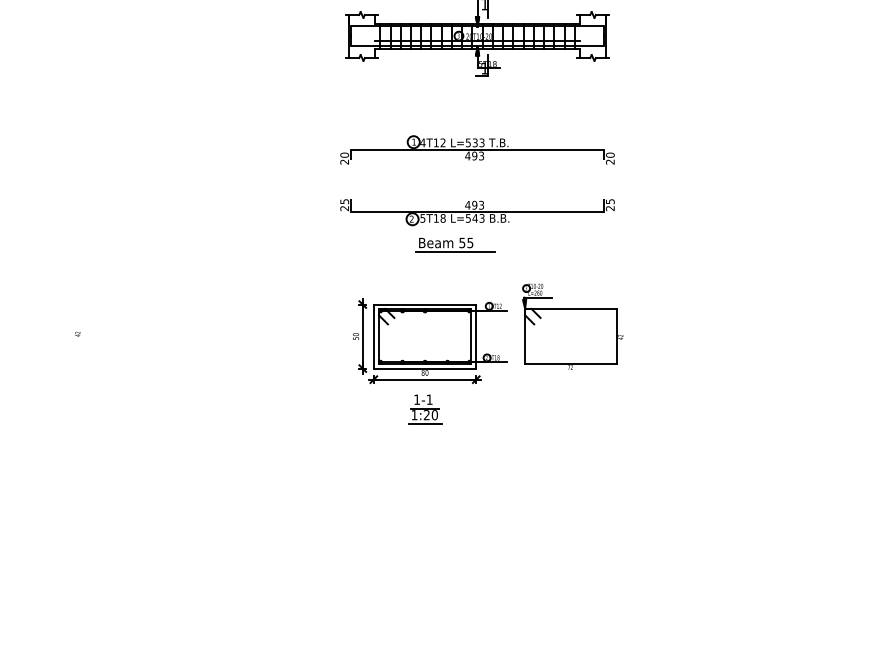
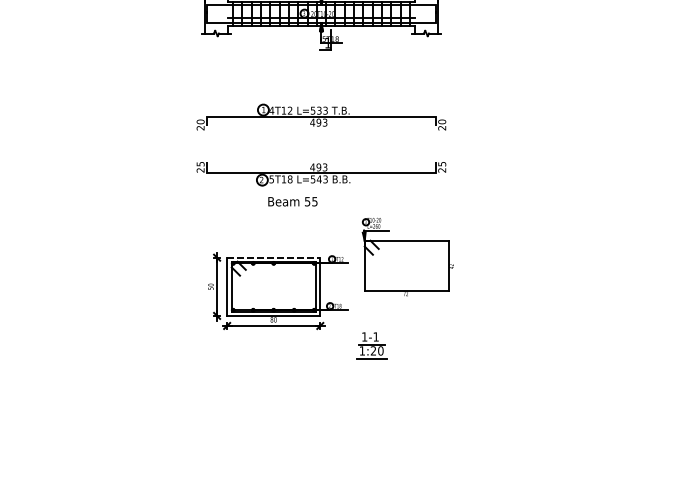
line: (455, 251) -> (301, 209), removed
line: (425, 304) -> (274, 257), solid -> dashed
part: (572, 326) -> (407, 256), moved
part: (425, 409) -> (372, 345), moved

